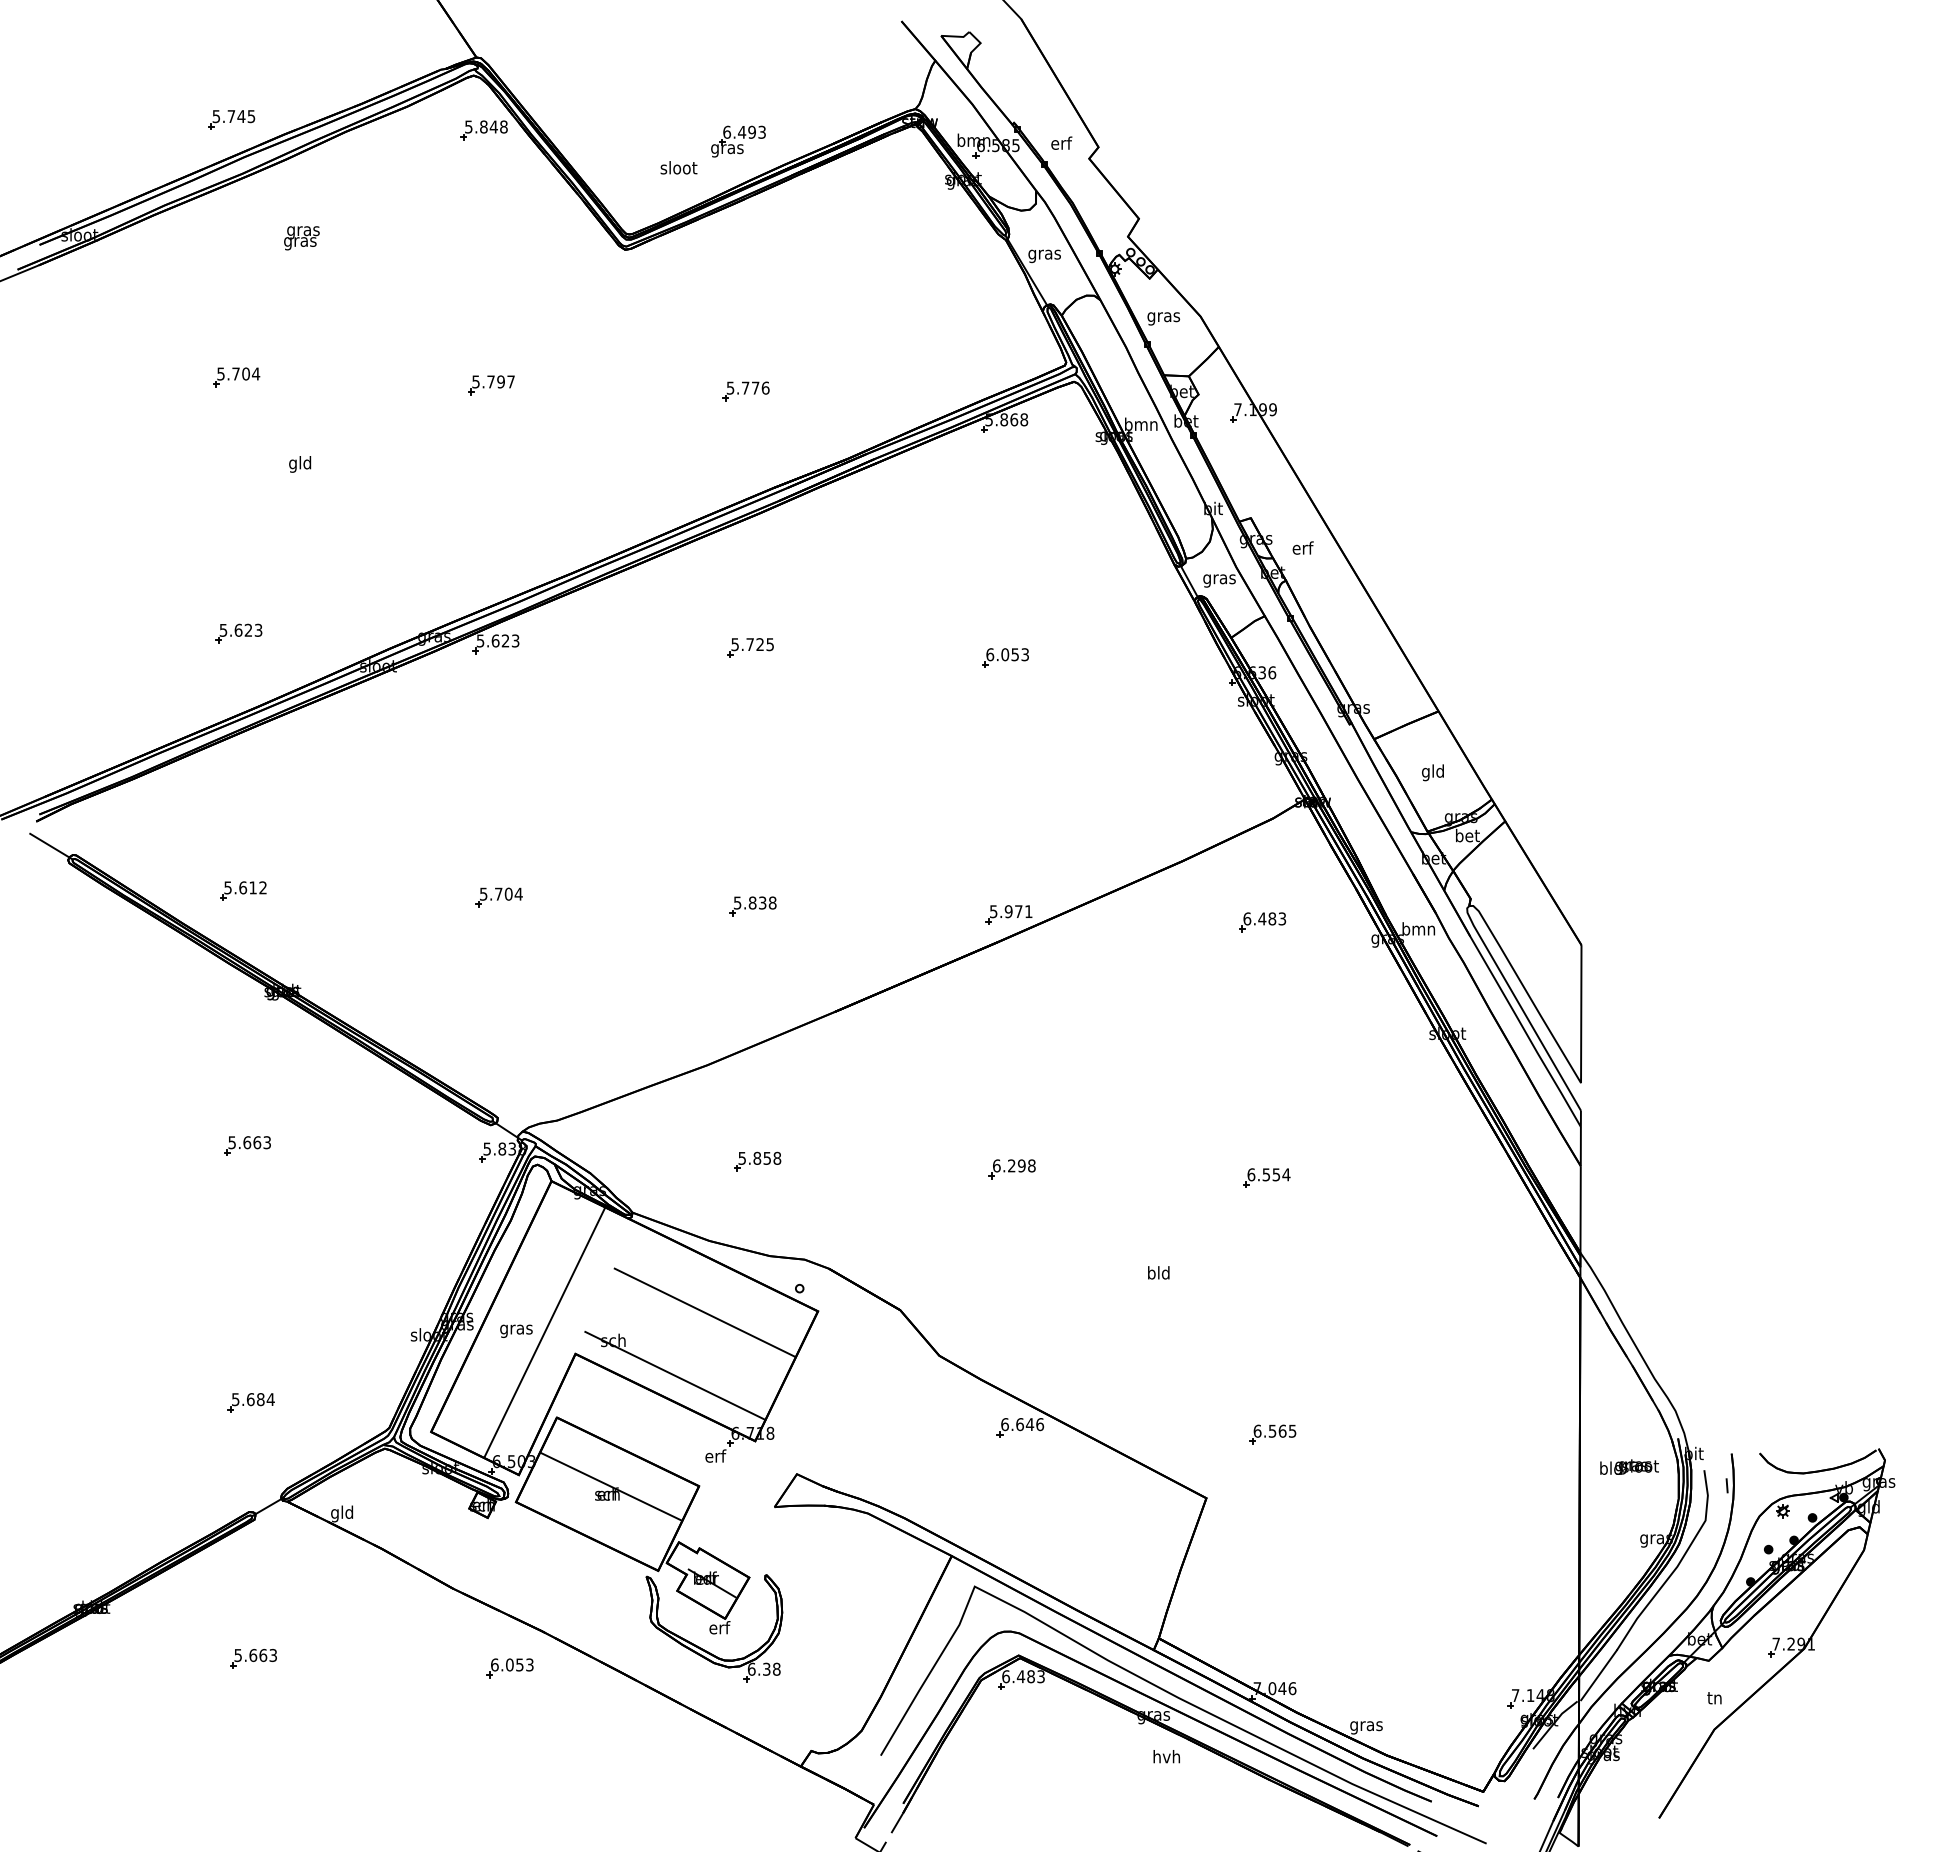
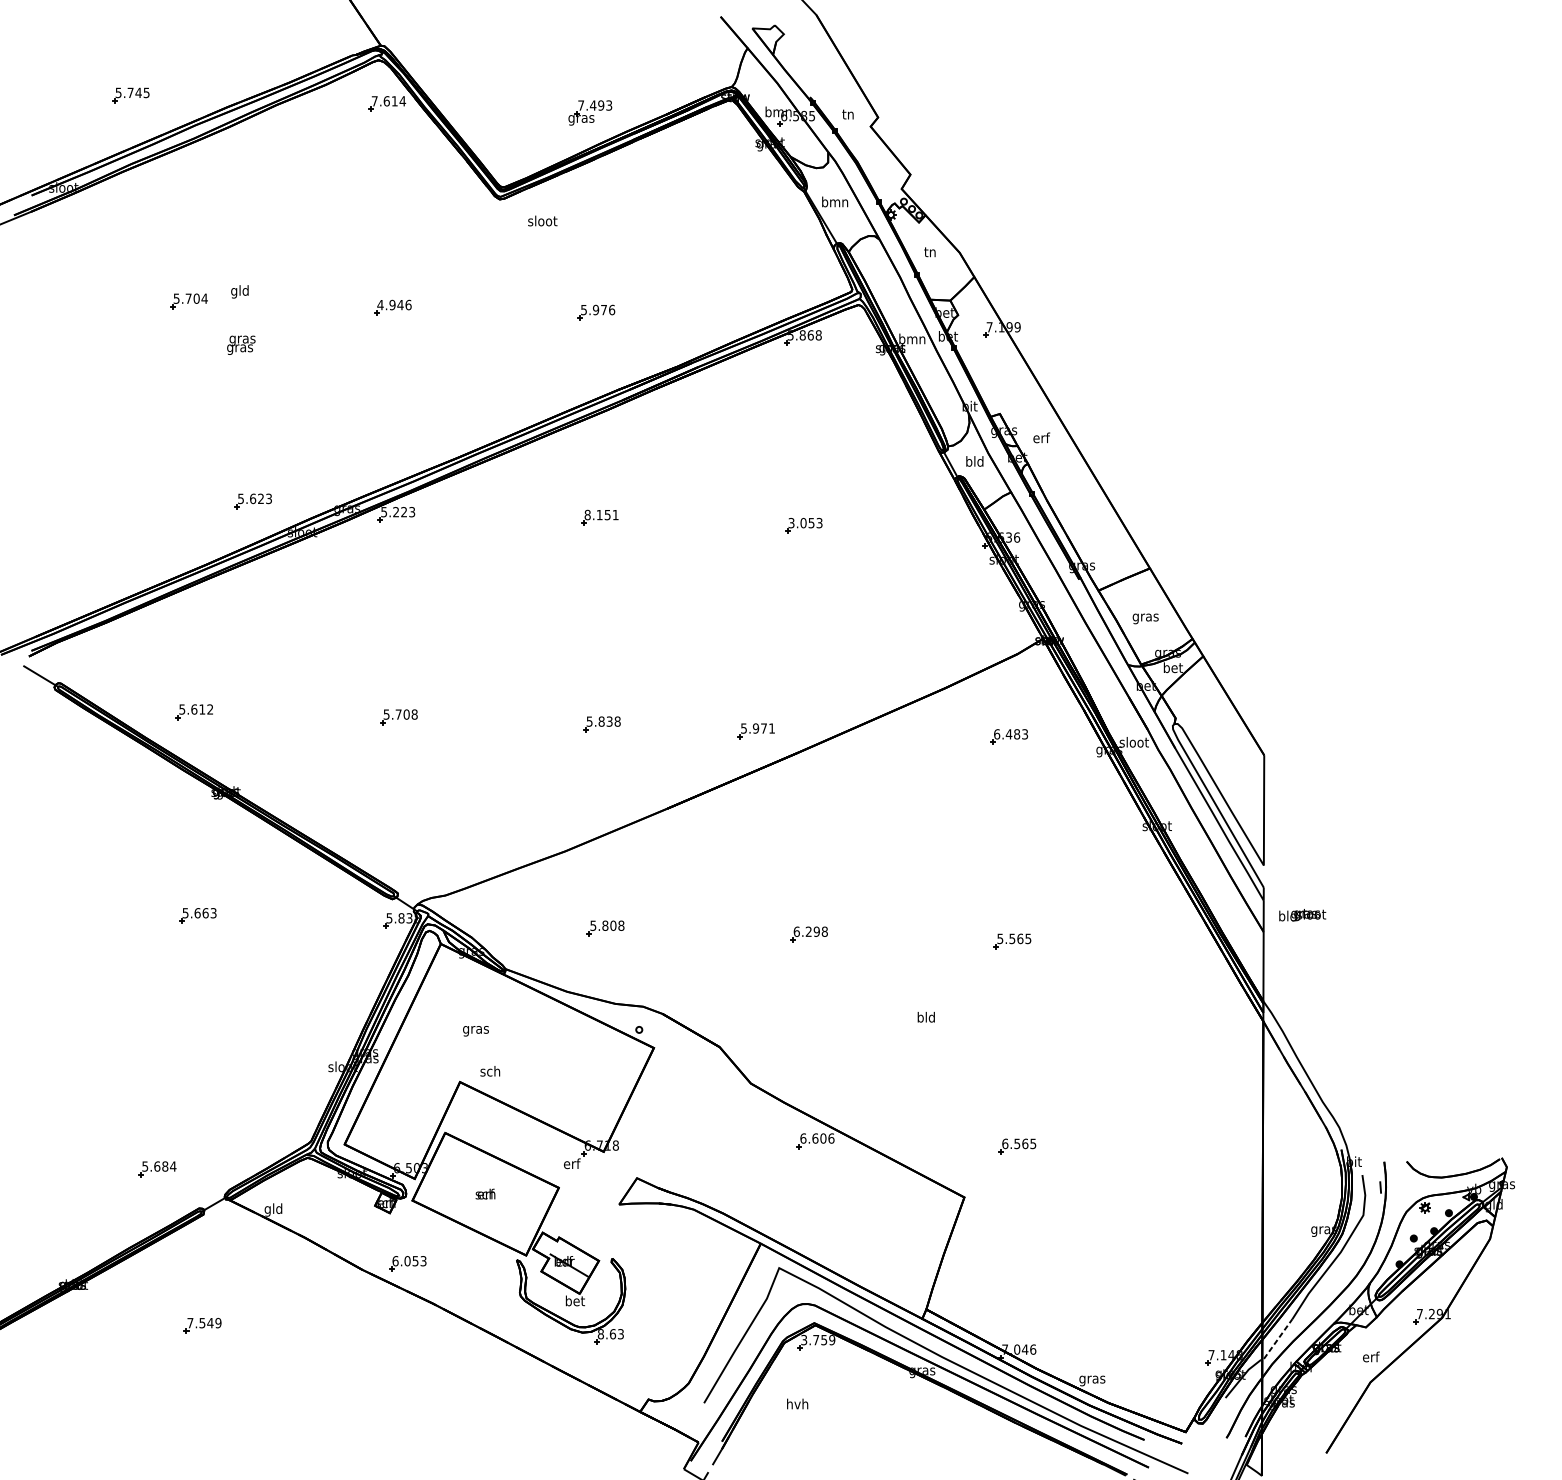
part: (231, 119) -> (130, 95), moved
text: (486, 126) -> (388, 100), 5.848 -> 7.614
text: (727, 131) -> (581, 104), 6.493 -> 7.493
text: (1061, 142) -> (848, 113), erf -> tn
text: (678, 167) -> (542, 220), moved
text: (301, 238) -> (241, 345), moved
text: (1044, 254) -> (834, 203), gras -> bmn
text: (1163, 317) -> (930, 253), gras -> tn
text: (493, 381) -> (394, 304), 5.797 -> 4.946
text: (745, 387) -> (595, 309), 5.776 -> 5.976
text: (300, 464) -> (240, 291), moved
text: (1219, 578) -> (974, 462), gras -> bld
part: (238, 633) -> (252, 501), moved
text: (495, 640) -> (396, 511), 5.623 -> 5.223
text: (752, 644) -> (601, 514), 5.725 -> 8.151
text: (990, 654) -> (791, 522), 6.053 -> 3.053
text: (1433, 772) -> (1145, 617), gld -> gras
text: (518, 893) -> (414, 714), 5.704 -> 5.708
part: (1008, 914) -> (755, 730), moved
text: (1418, 928) -> (1133, 741), bmn -> sloot
text: (767, 1157) -> (613, 925), 5.858 -> 5.808
text: (1268, 1174) -> (1014, 938), 6.554 -> 5.565
line: (704, 1312) -> (563, 1048), removed
text: (516, 1330) -> (476, 1030), moved
line: (544, 1332) -> (435, 1064), removed
line: (675, 1375) -> (539, 1099), removed
part: (250, 1402) -> (157, 1168), moved
text: (1029, 1424) -> (822, 1138), 6.646 -> 6.606
text: (1629, 1466) -> (1302, 914), moved
line: (611, 1486) -> (488, 1188), removed
text: (719, 1627) -> (575, 1300), erf -> bet
text: (255, 1655) -> (204, 1323), 5.663 -> 7.549
part: (509, 1668) -> (407, 1264), moved
text: (763, 1668) -> (610, 1333), 6.38 -> 8.63
line: (1598, 1675) -> (1277, 1339), solid -> dashed
text: (1023, 1676) -> (818, 1339), 6.483 -> 3.759
text: (1715, 1697) -> (1371, 1356), tn -> erf
text: (1166, 1756) -> (797, 1403), moved

